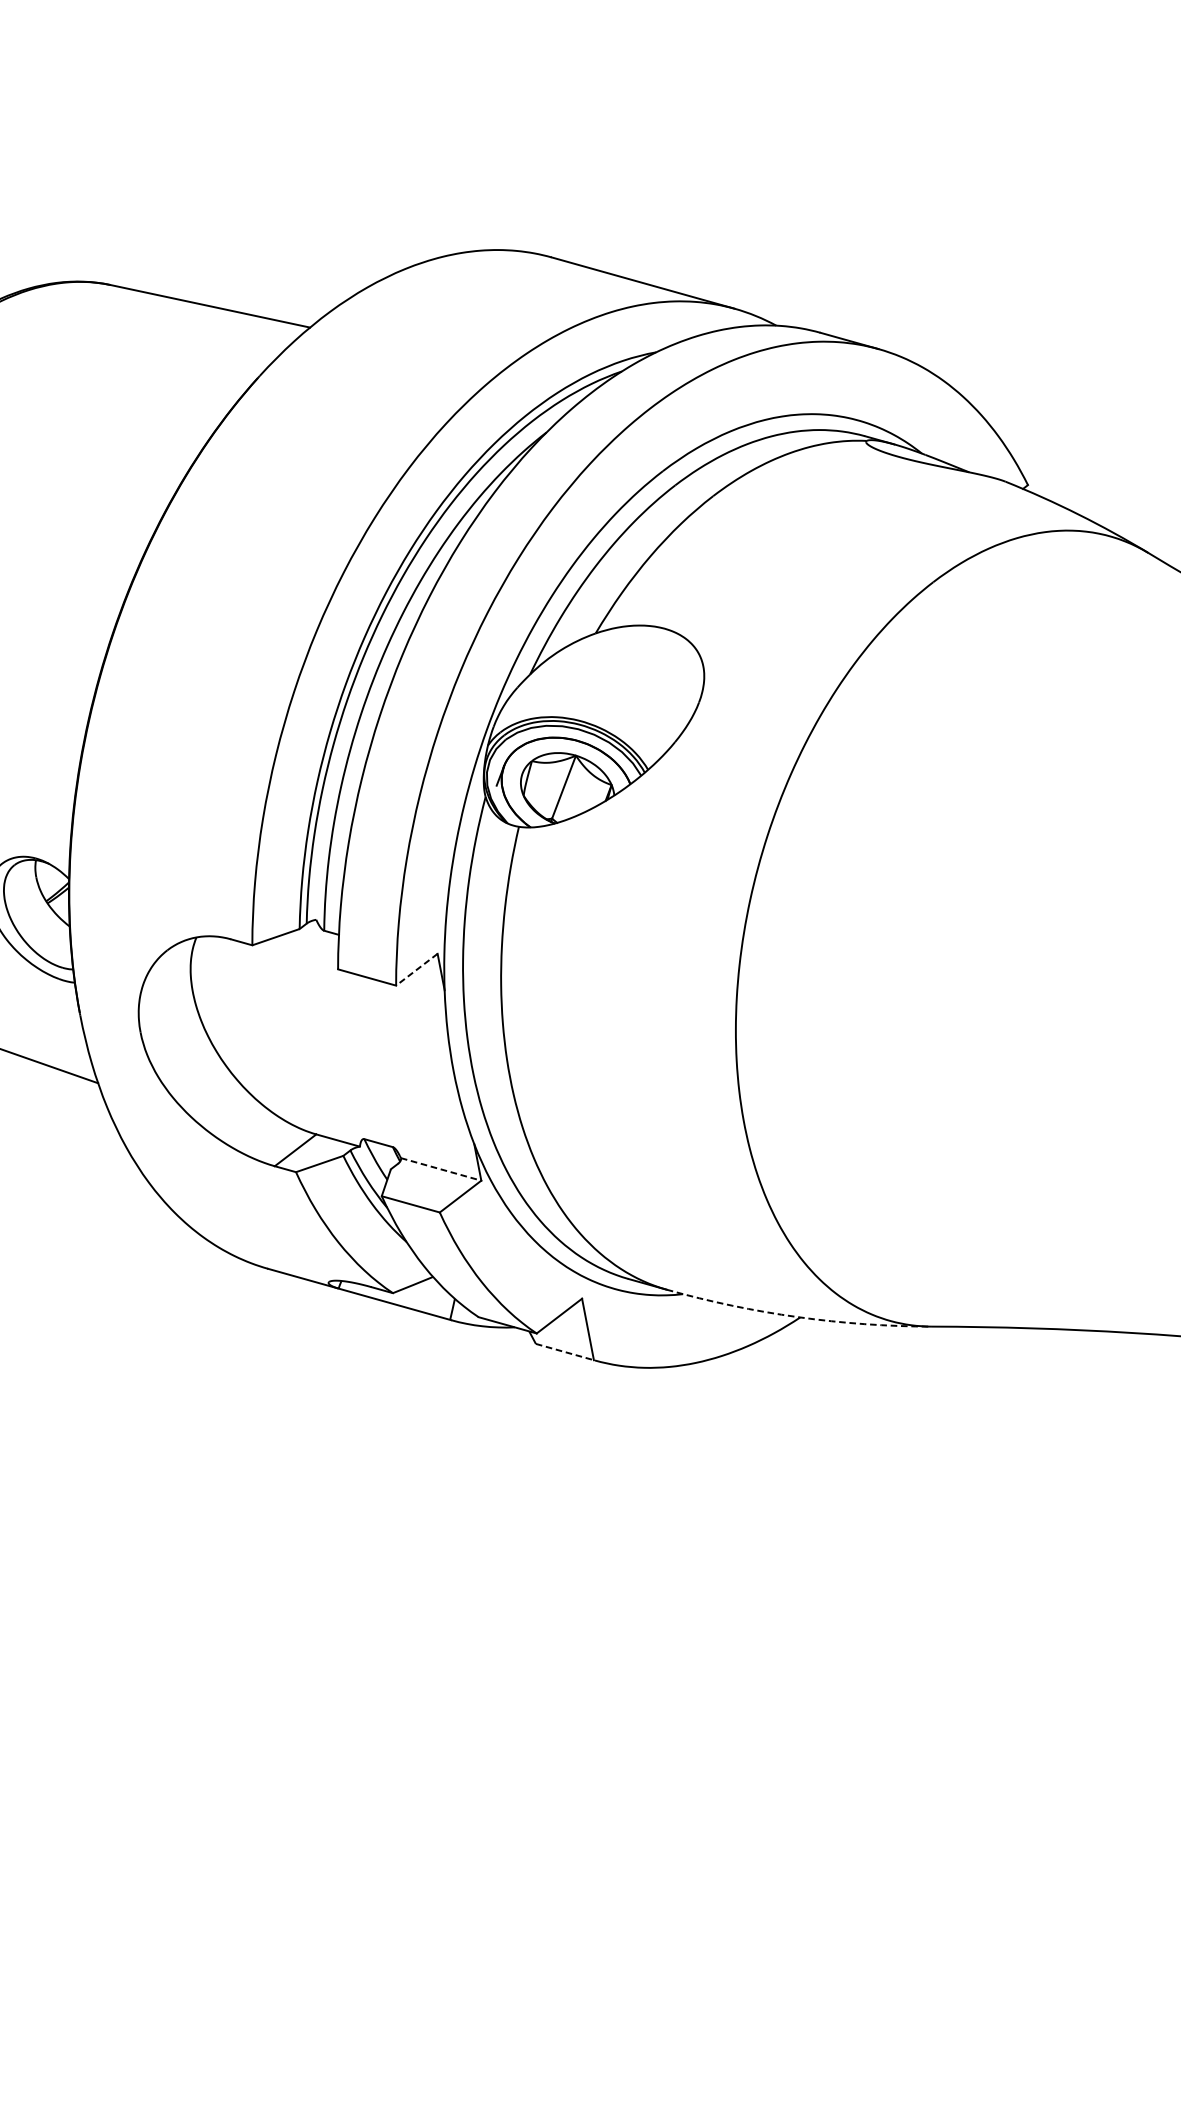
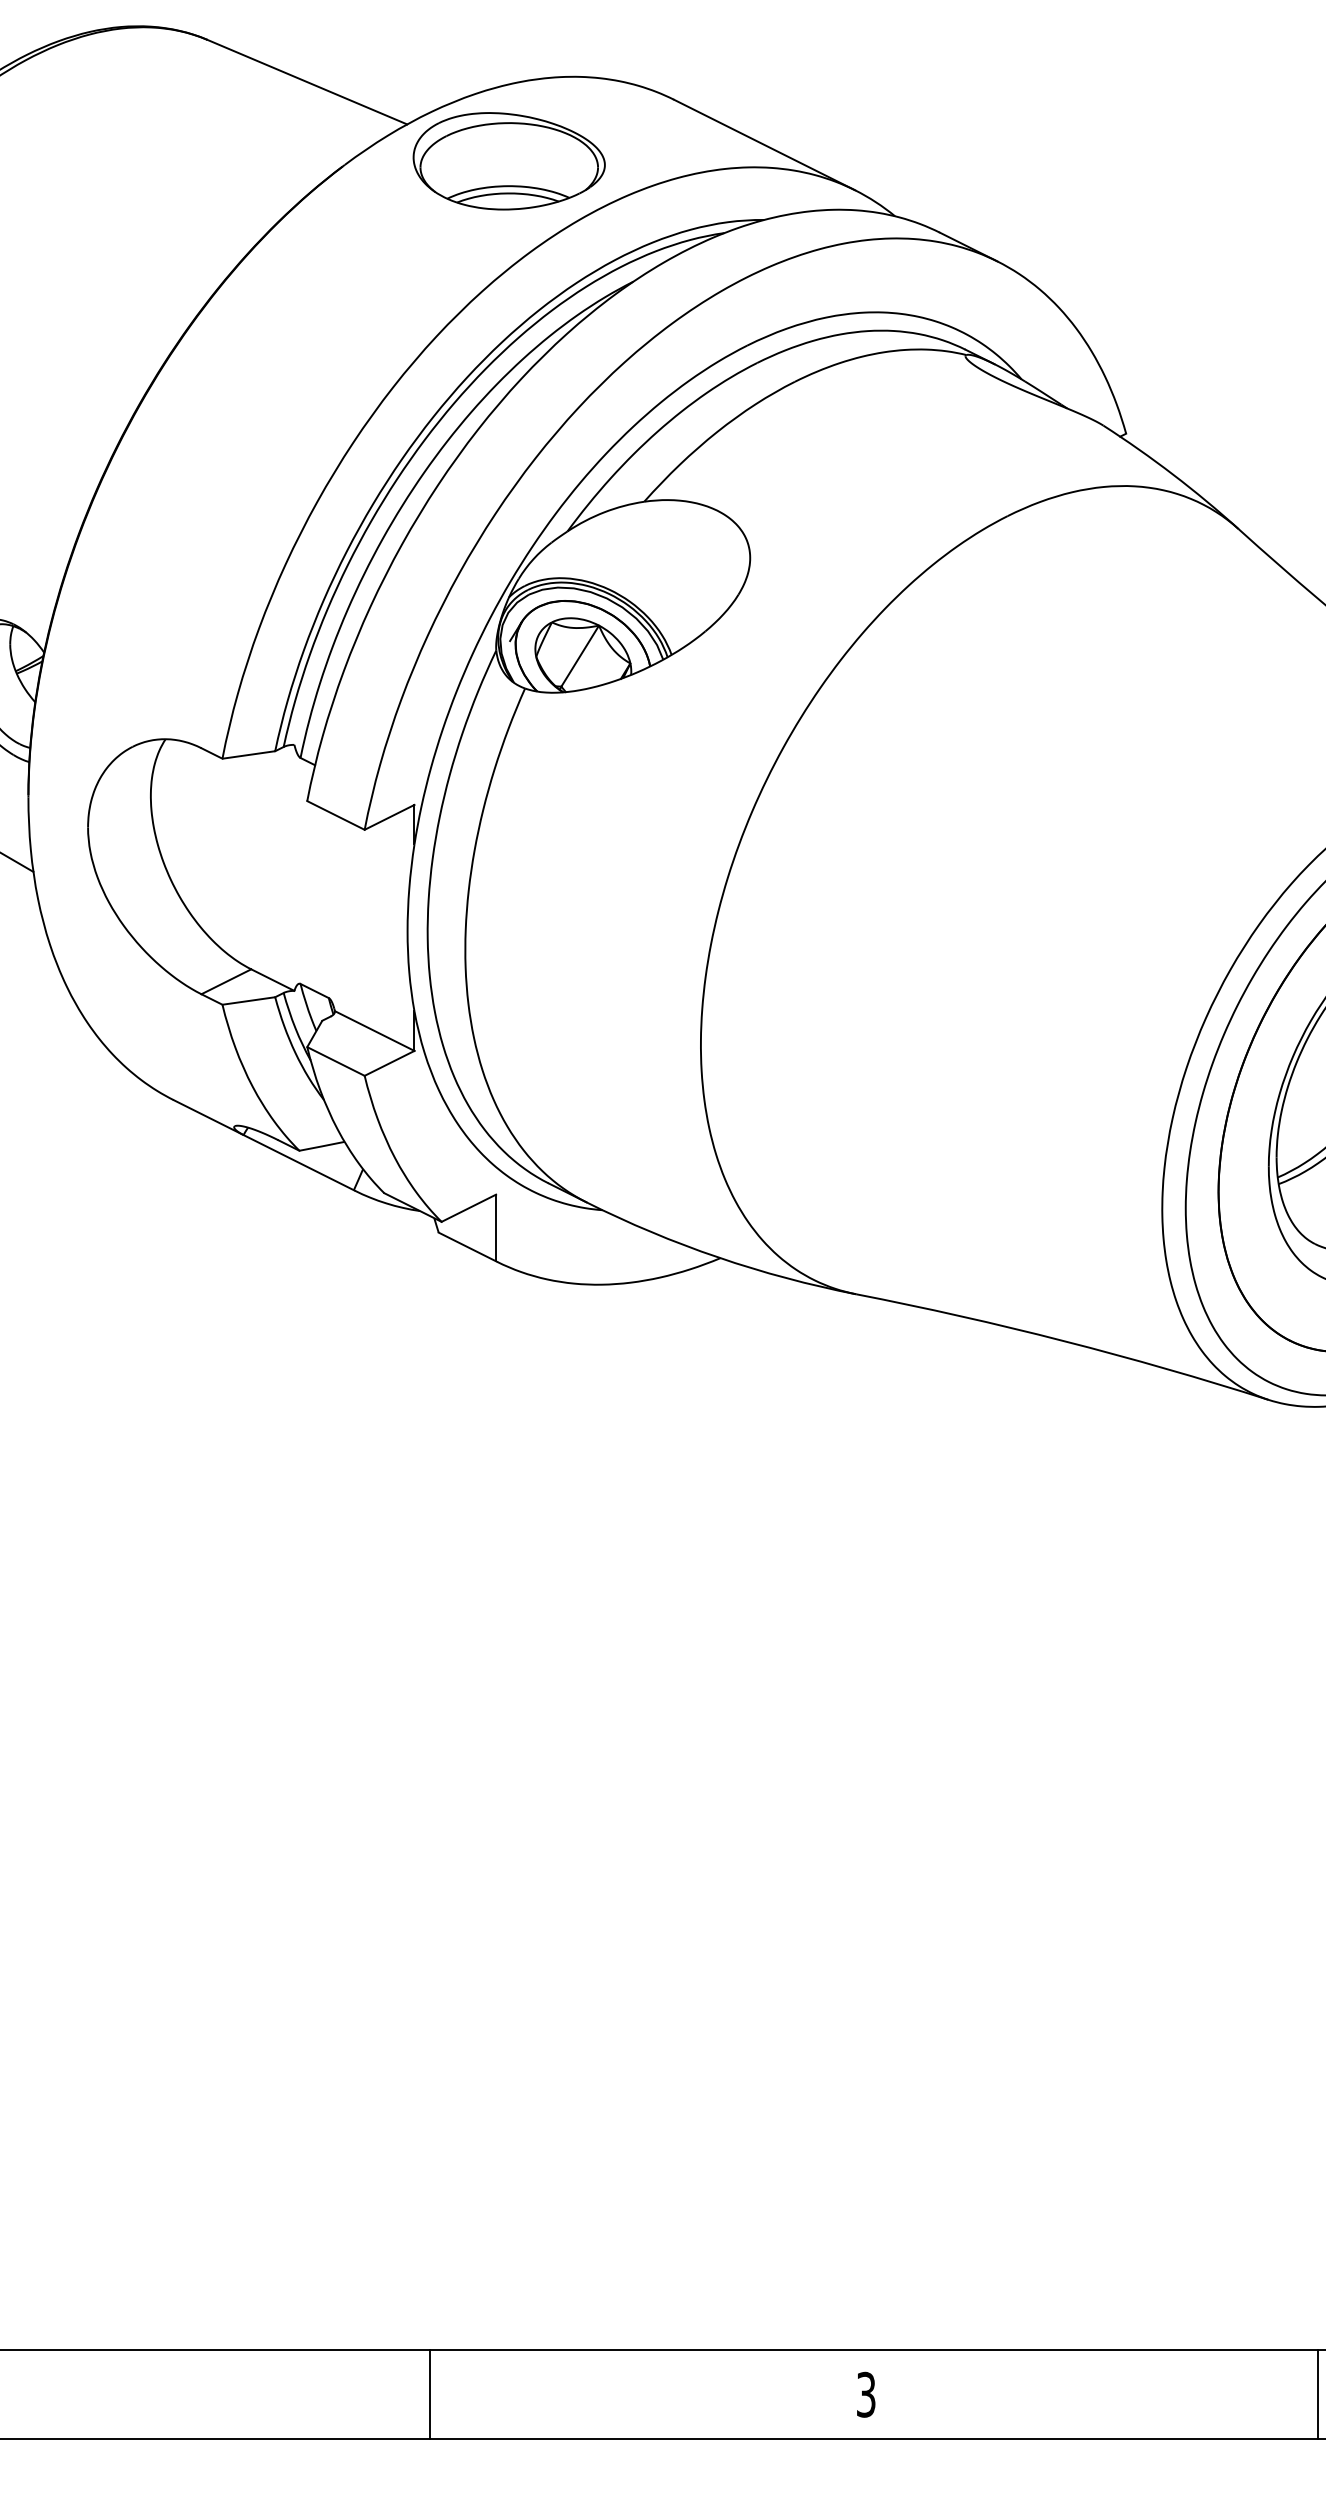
part: (410, 343) -> (508, 161), added
line: (416, 969) -> (389, 817), dashed -> solid
line: (441, 1169) -> (375, 1031), dashed -> solid
arc: (798, 1317) -> (718, 1257), dashed -> solid
line: (565, 1352) -> (467, 1247), dashed -> solid

